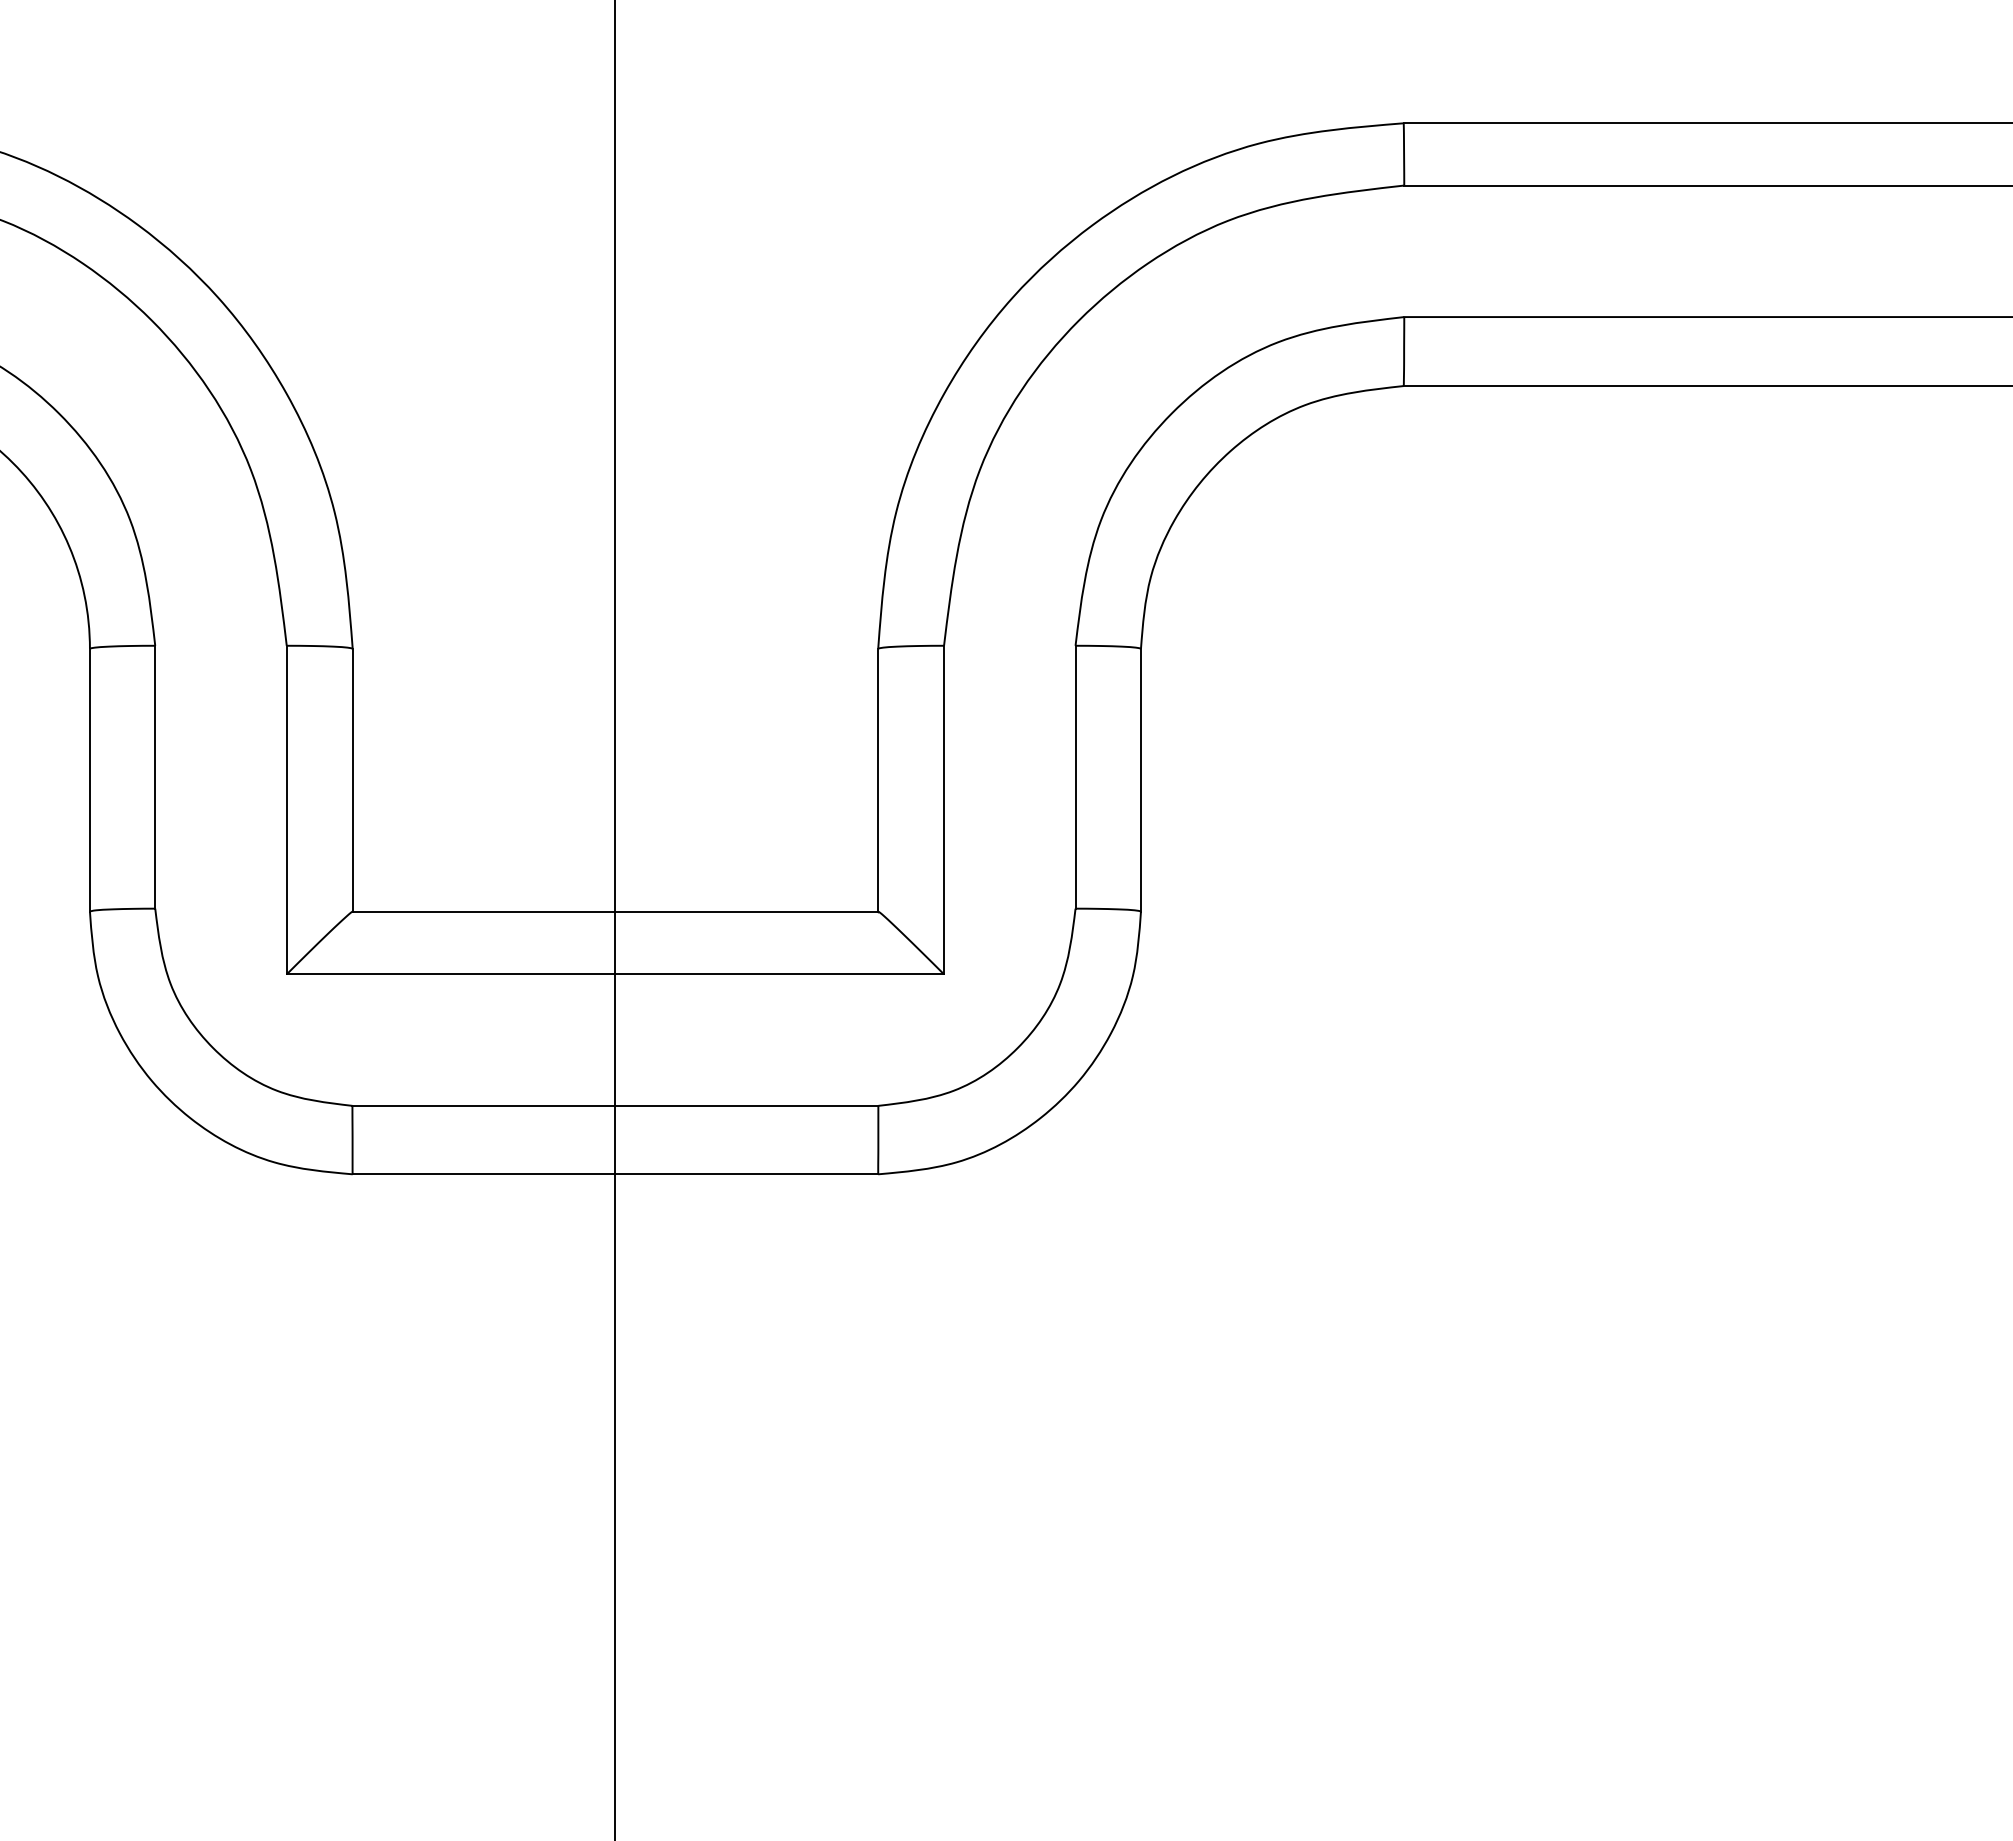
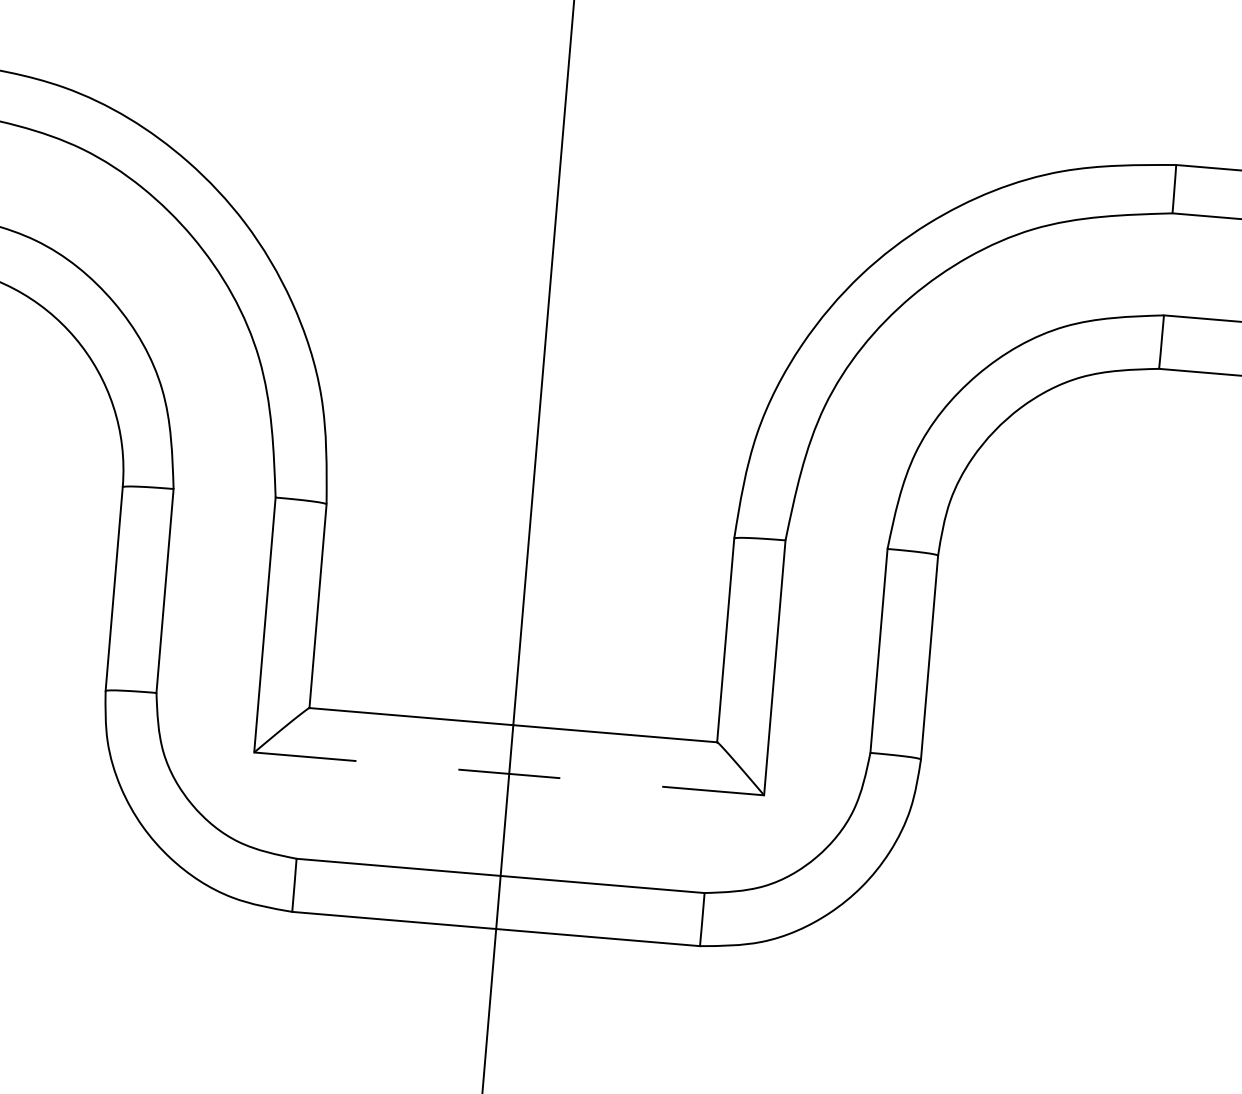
line: (615, 974) -> (509, 774), solid -> dashed

